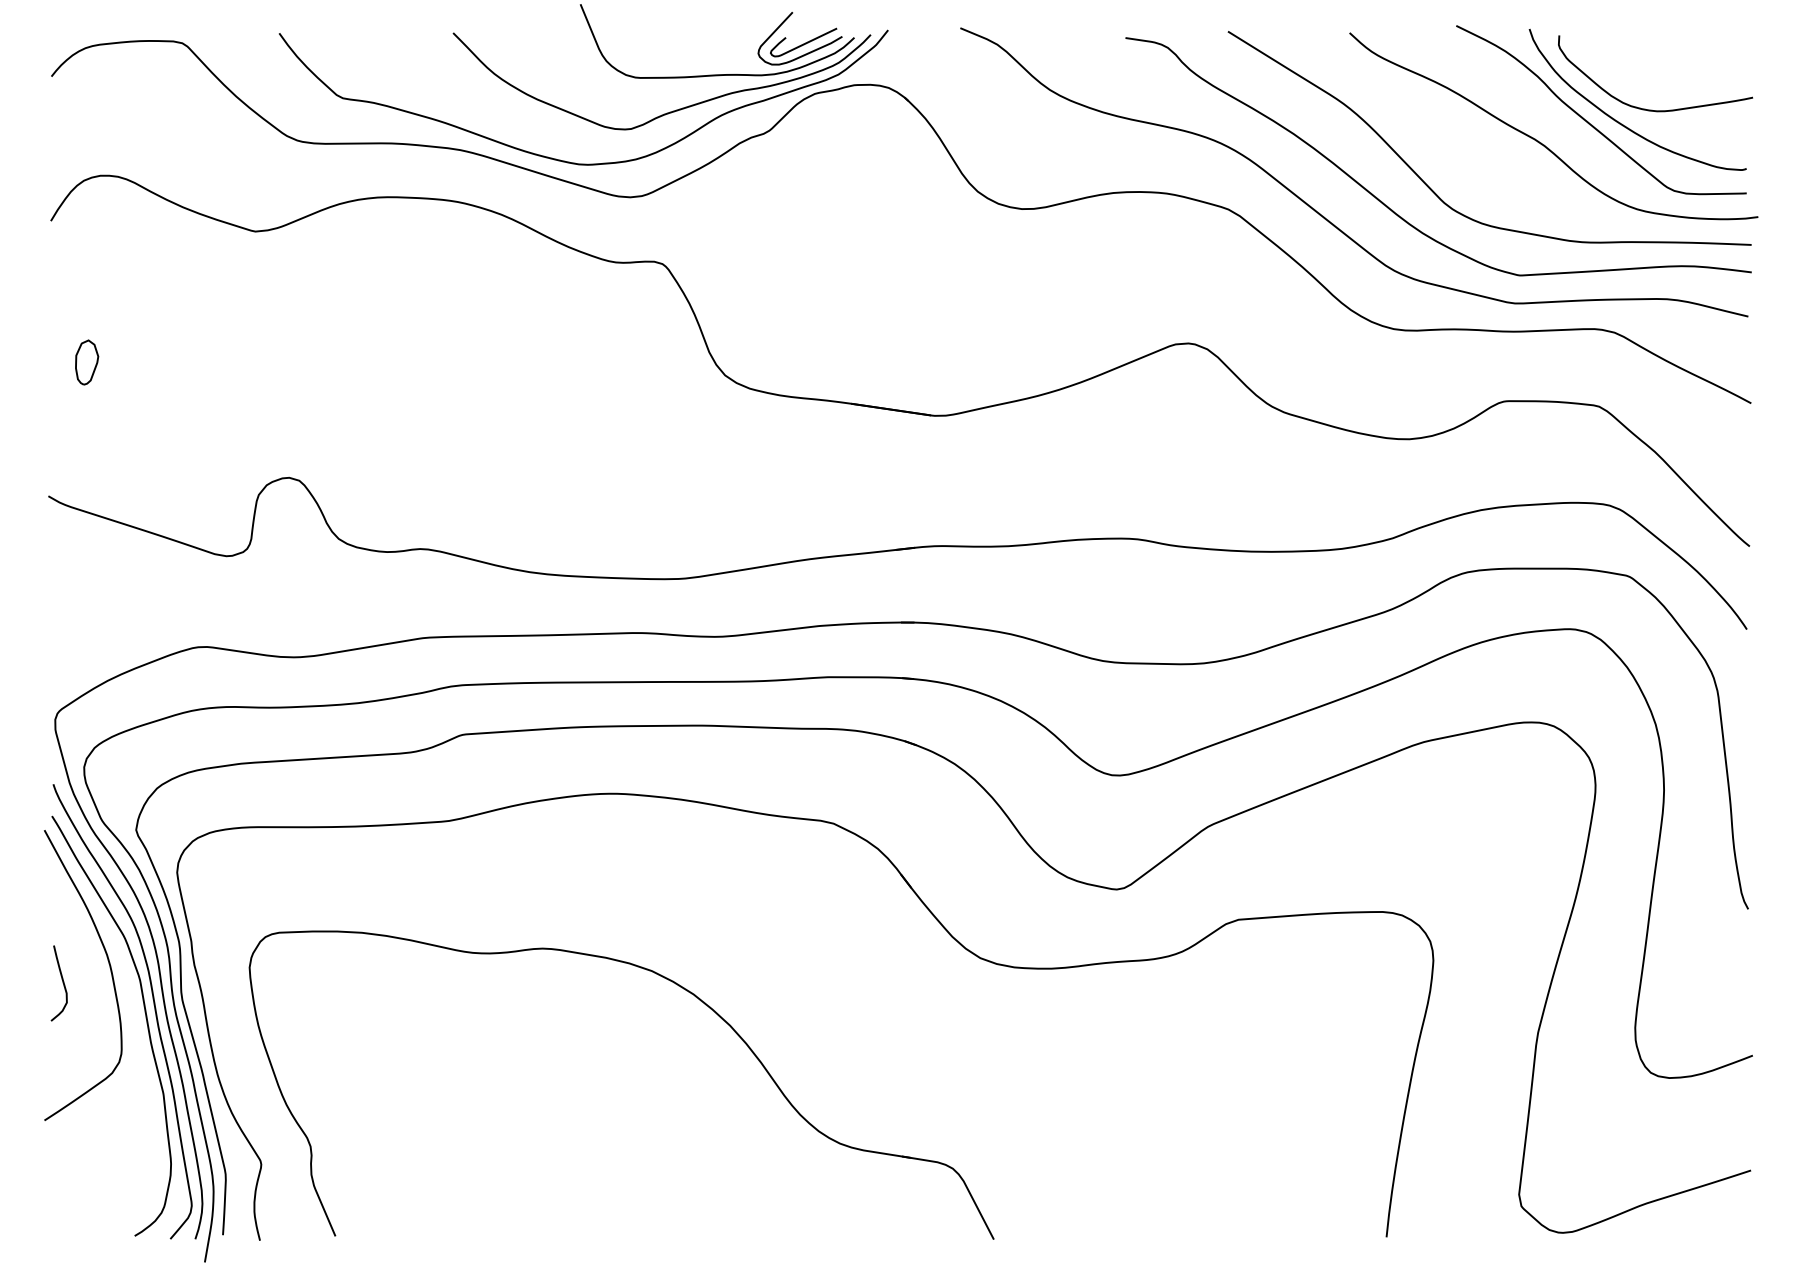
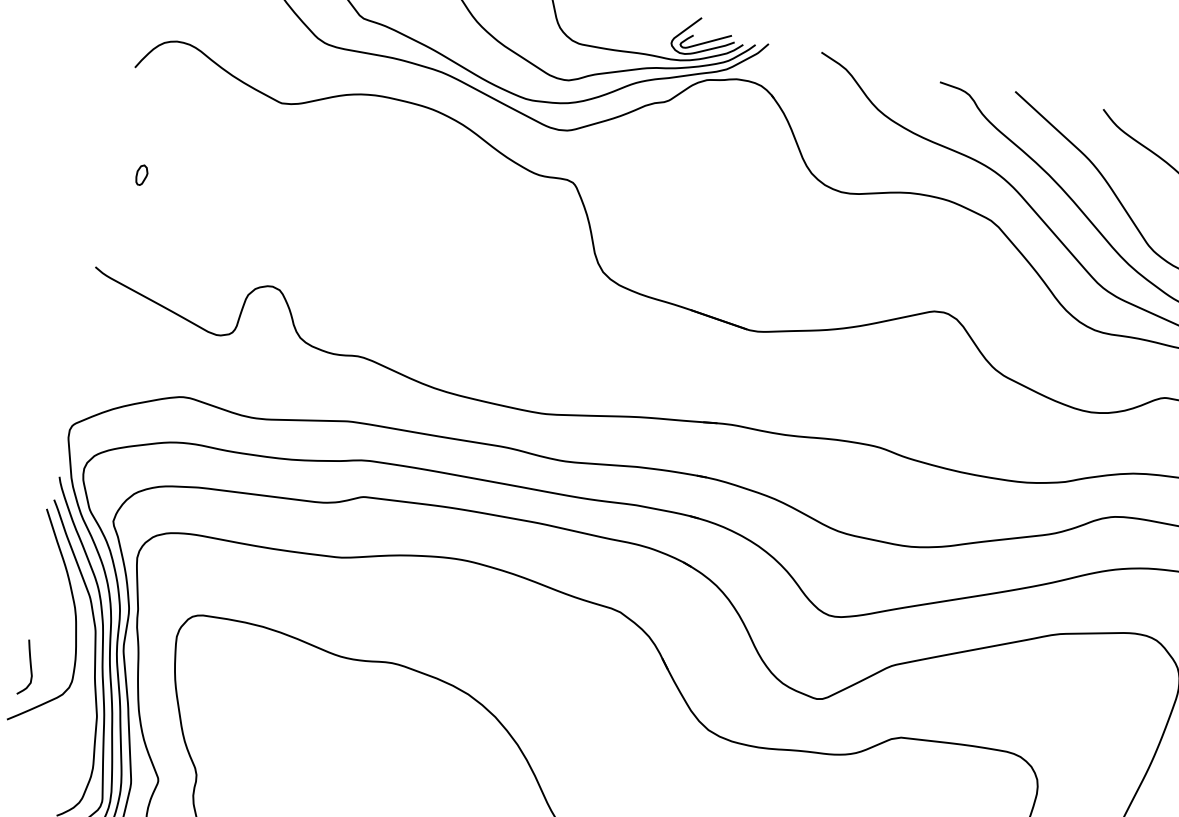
part: (87, 362) -> (142, 175), size x0.62
curve: (62, 983) -> (30, 668), moved

